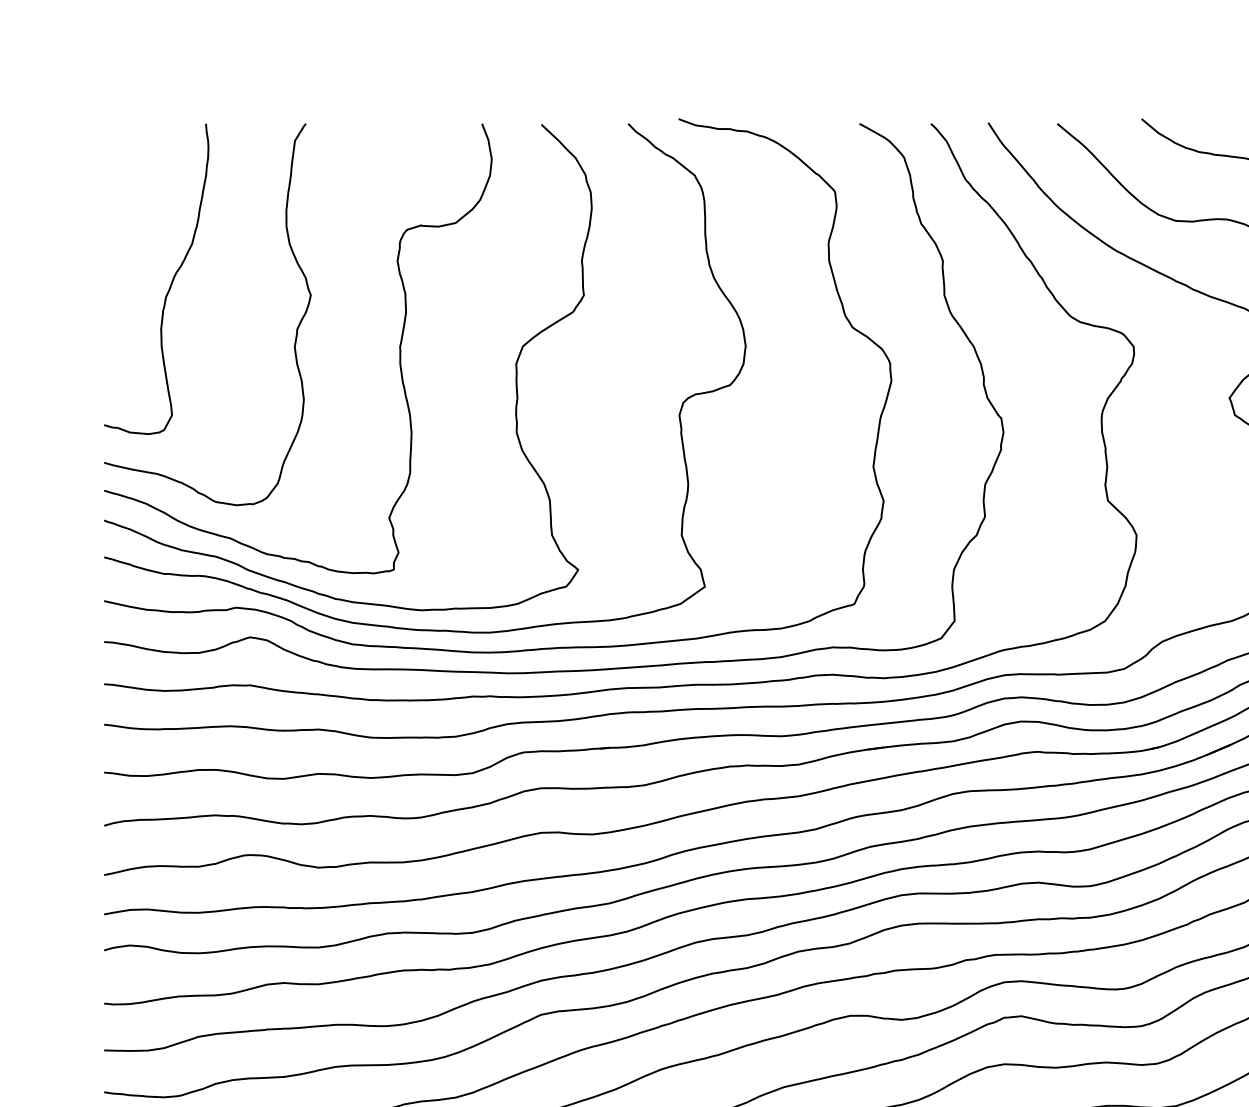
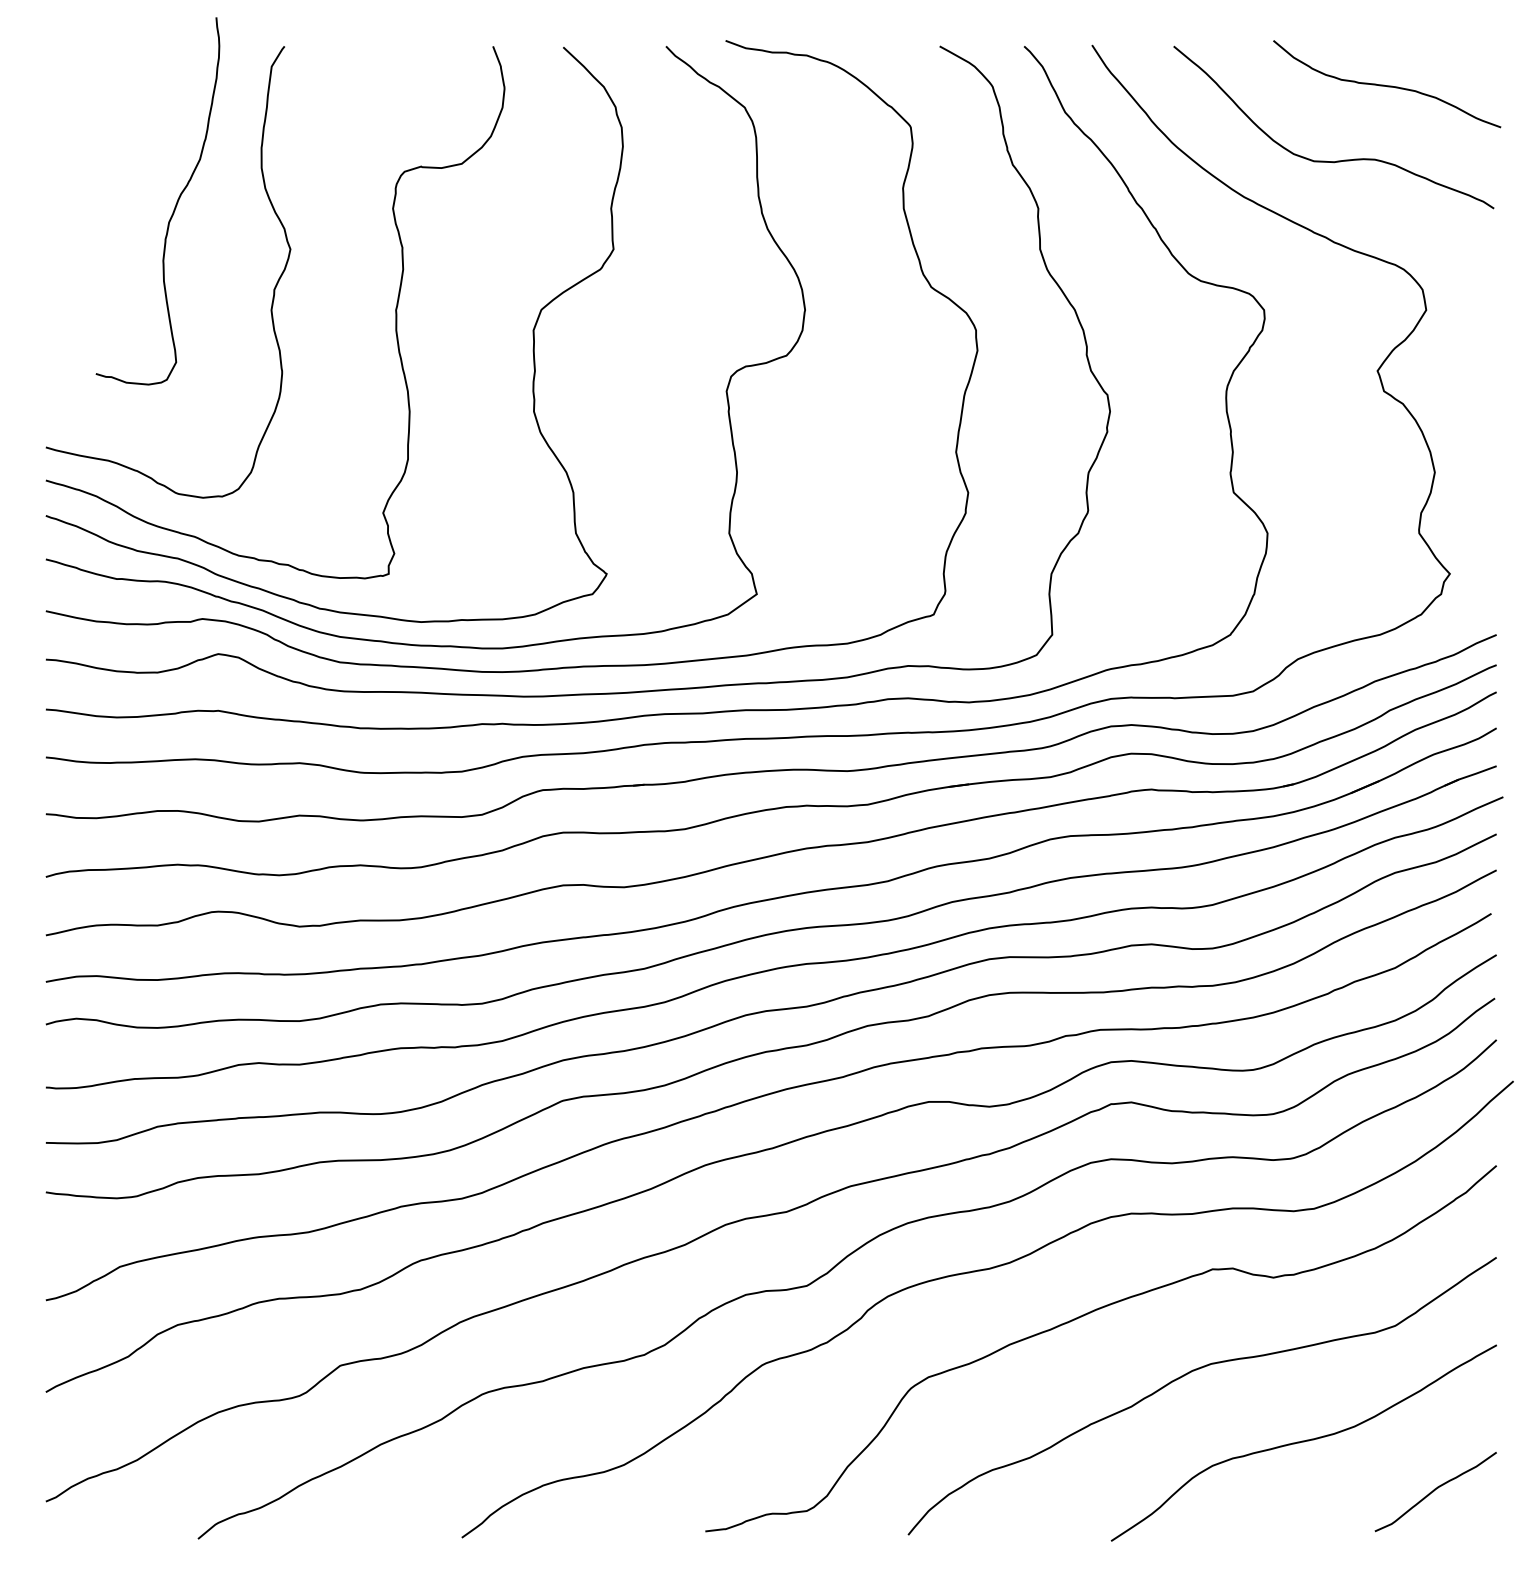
curve: (169, 286) -> (173, 209), moved

